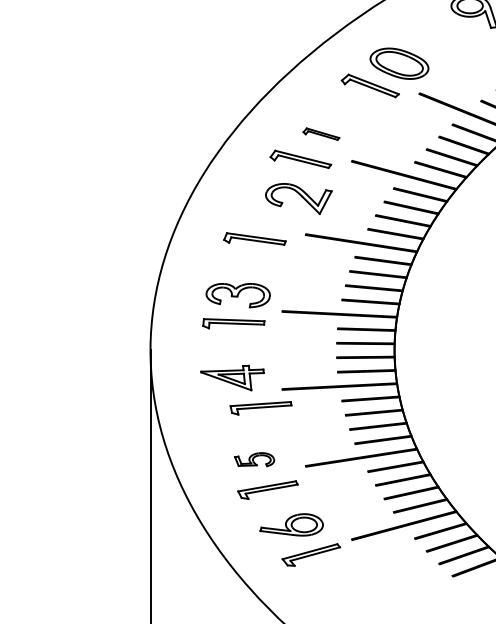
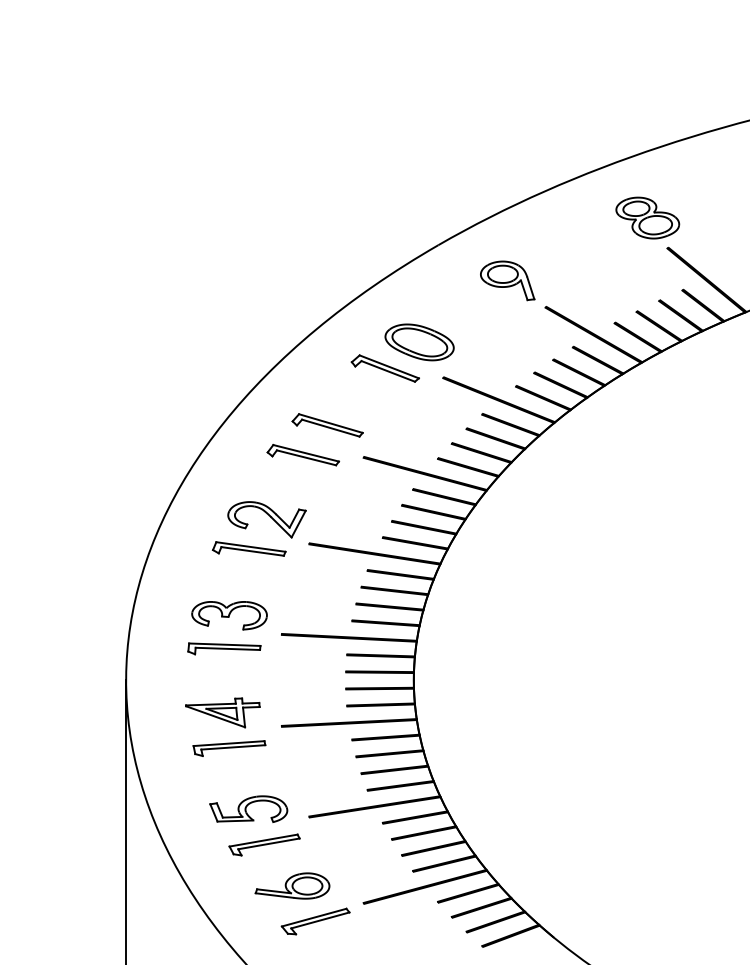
part: (321, 134) -> (327, 425), size x1.67
part: (298, 198) -> (266, 519), moved
part: (261, 408) -> (229, 748), moved
part: (254, 459) -> (248, 808), size x1.67

